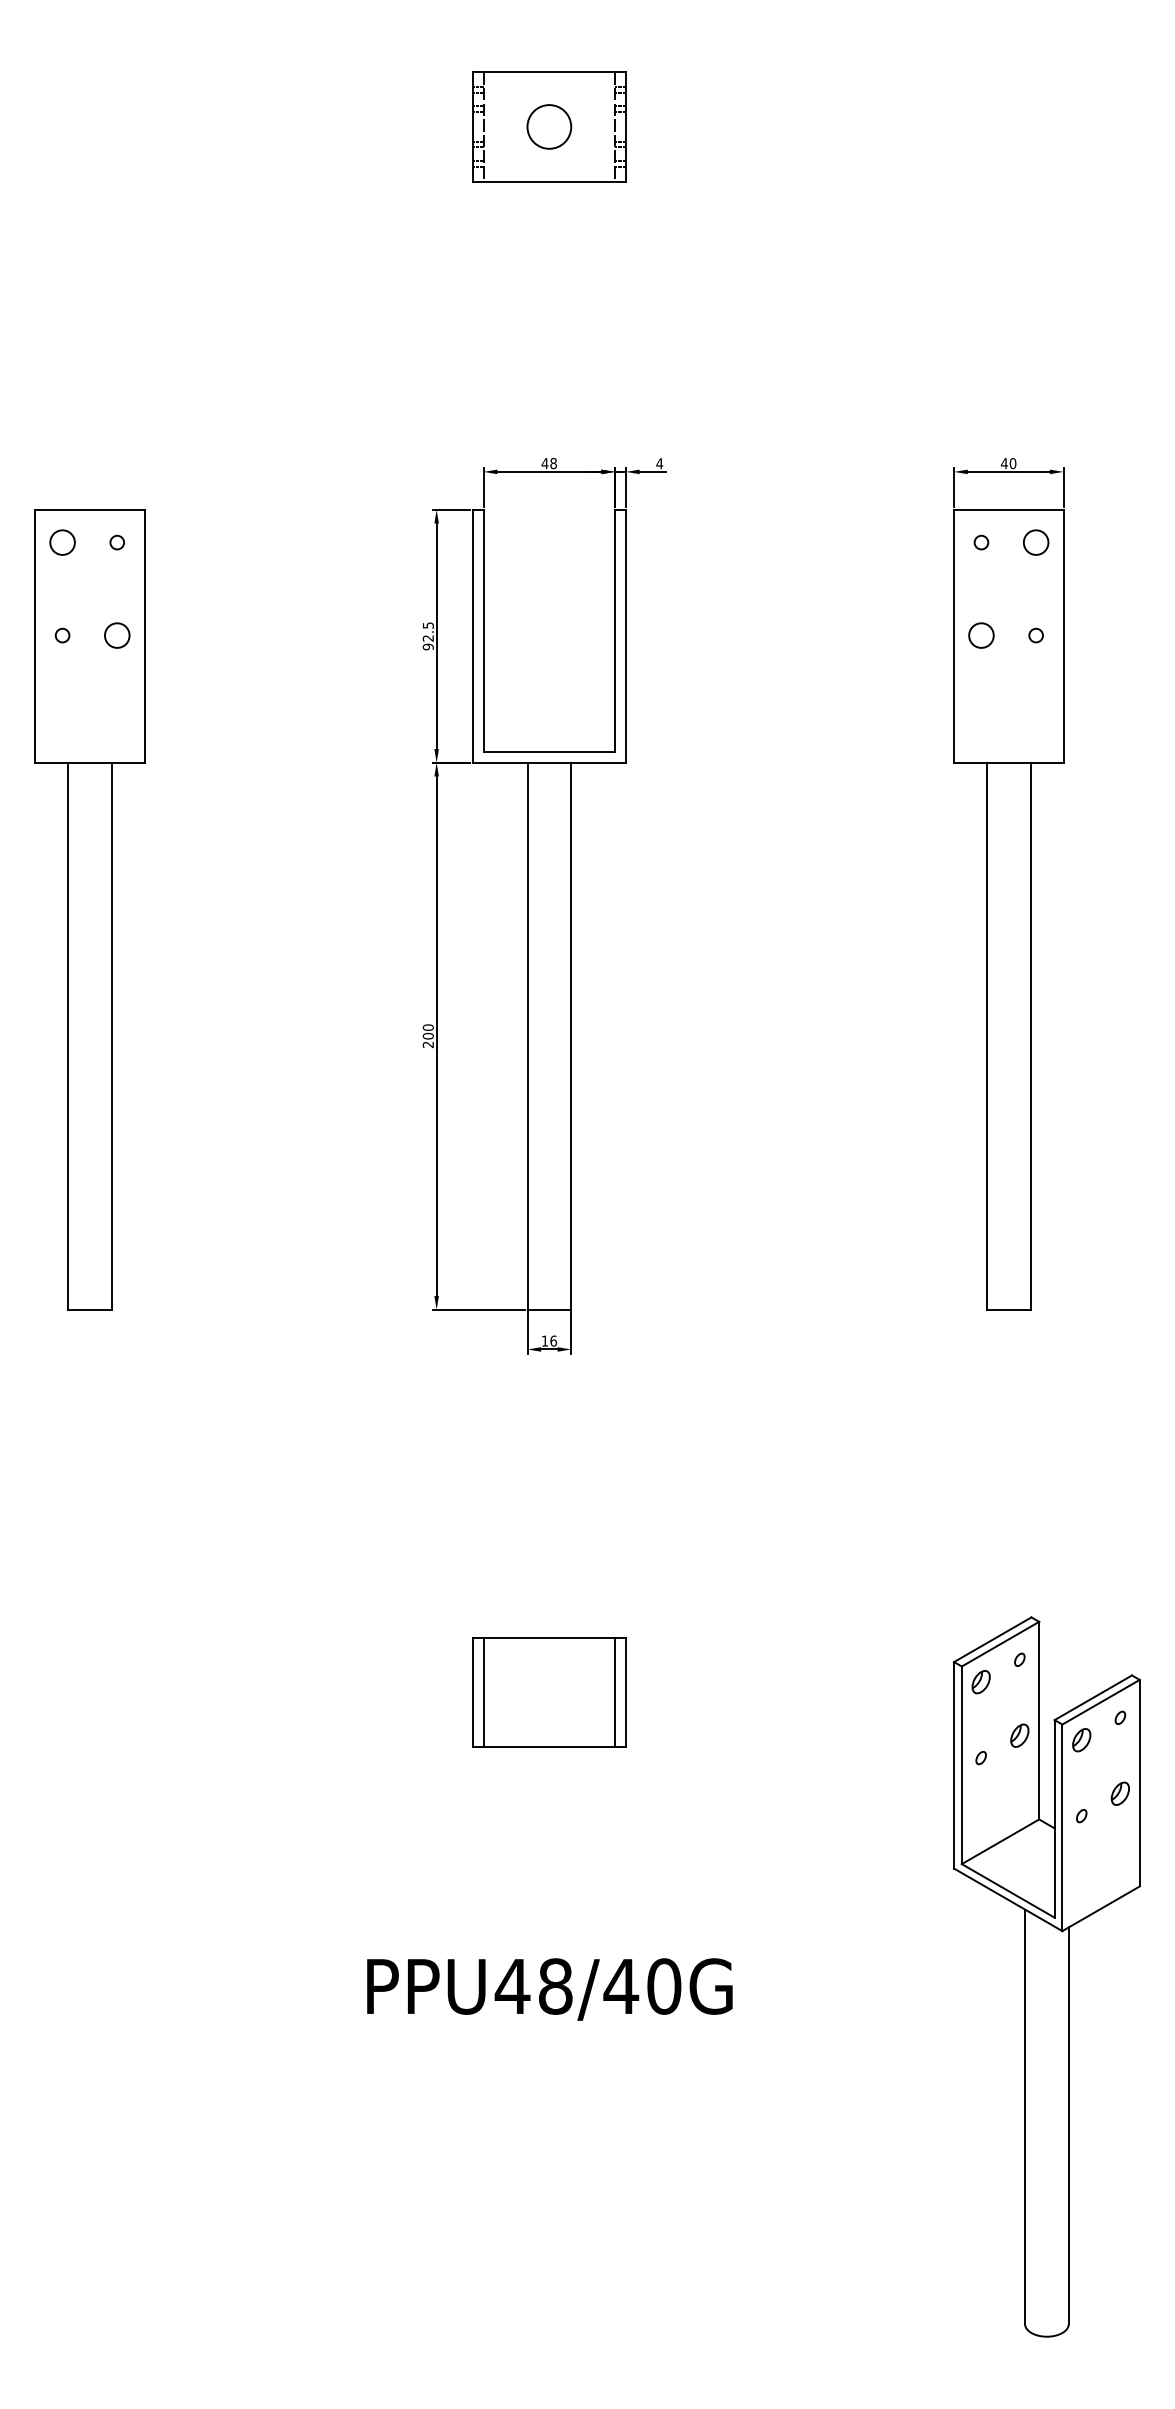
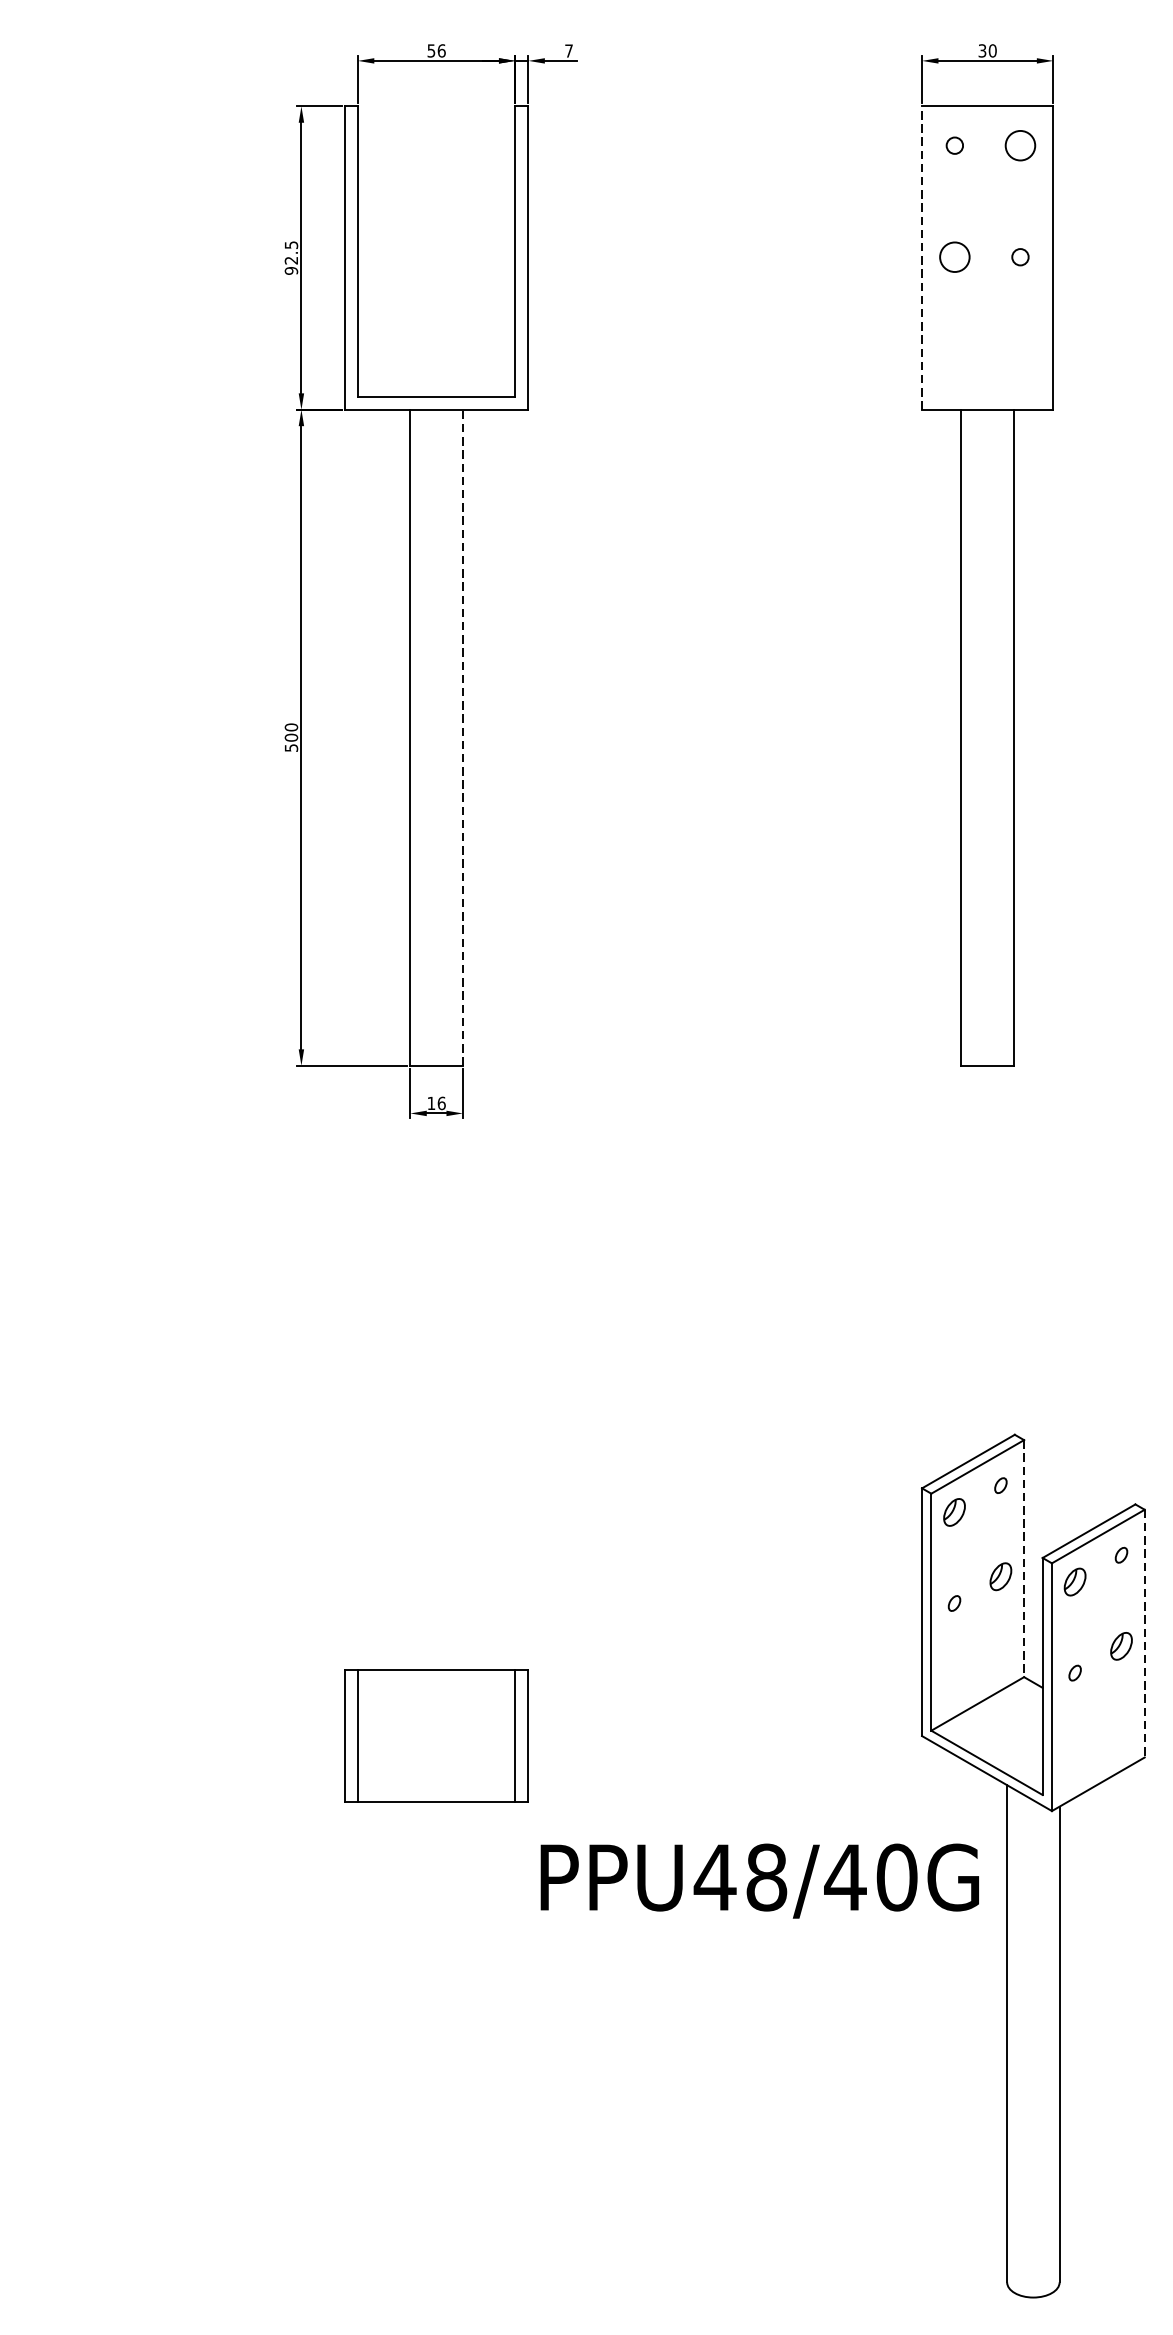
text: (549, 463) -> (436, 50), 48 -> 56
text: (659, 463) -> (568, 50), 4 -> 7
text: (1003, 463) -> (981, 50), 40 -> 30
line: (954, 635) -> (922, 257), solid -> dashed
line: (571, 1035) -> (463, 736), solid -> dashed
text: (427, 1044) -> (290, 747), 200 -> 500
part: (549, 1692) -> (436, 1735), moved
line: (1039, 1720) -> (1024, 1558), solid -> dashed
line: (1139, 1783) -> (1144, 1634), solid -> dashed
text: (549, 1989) -> (759, 1881), moved

